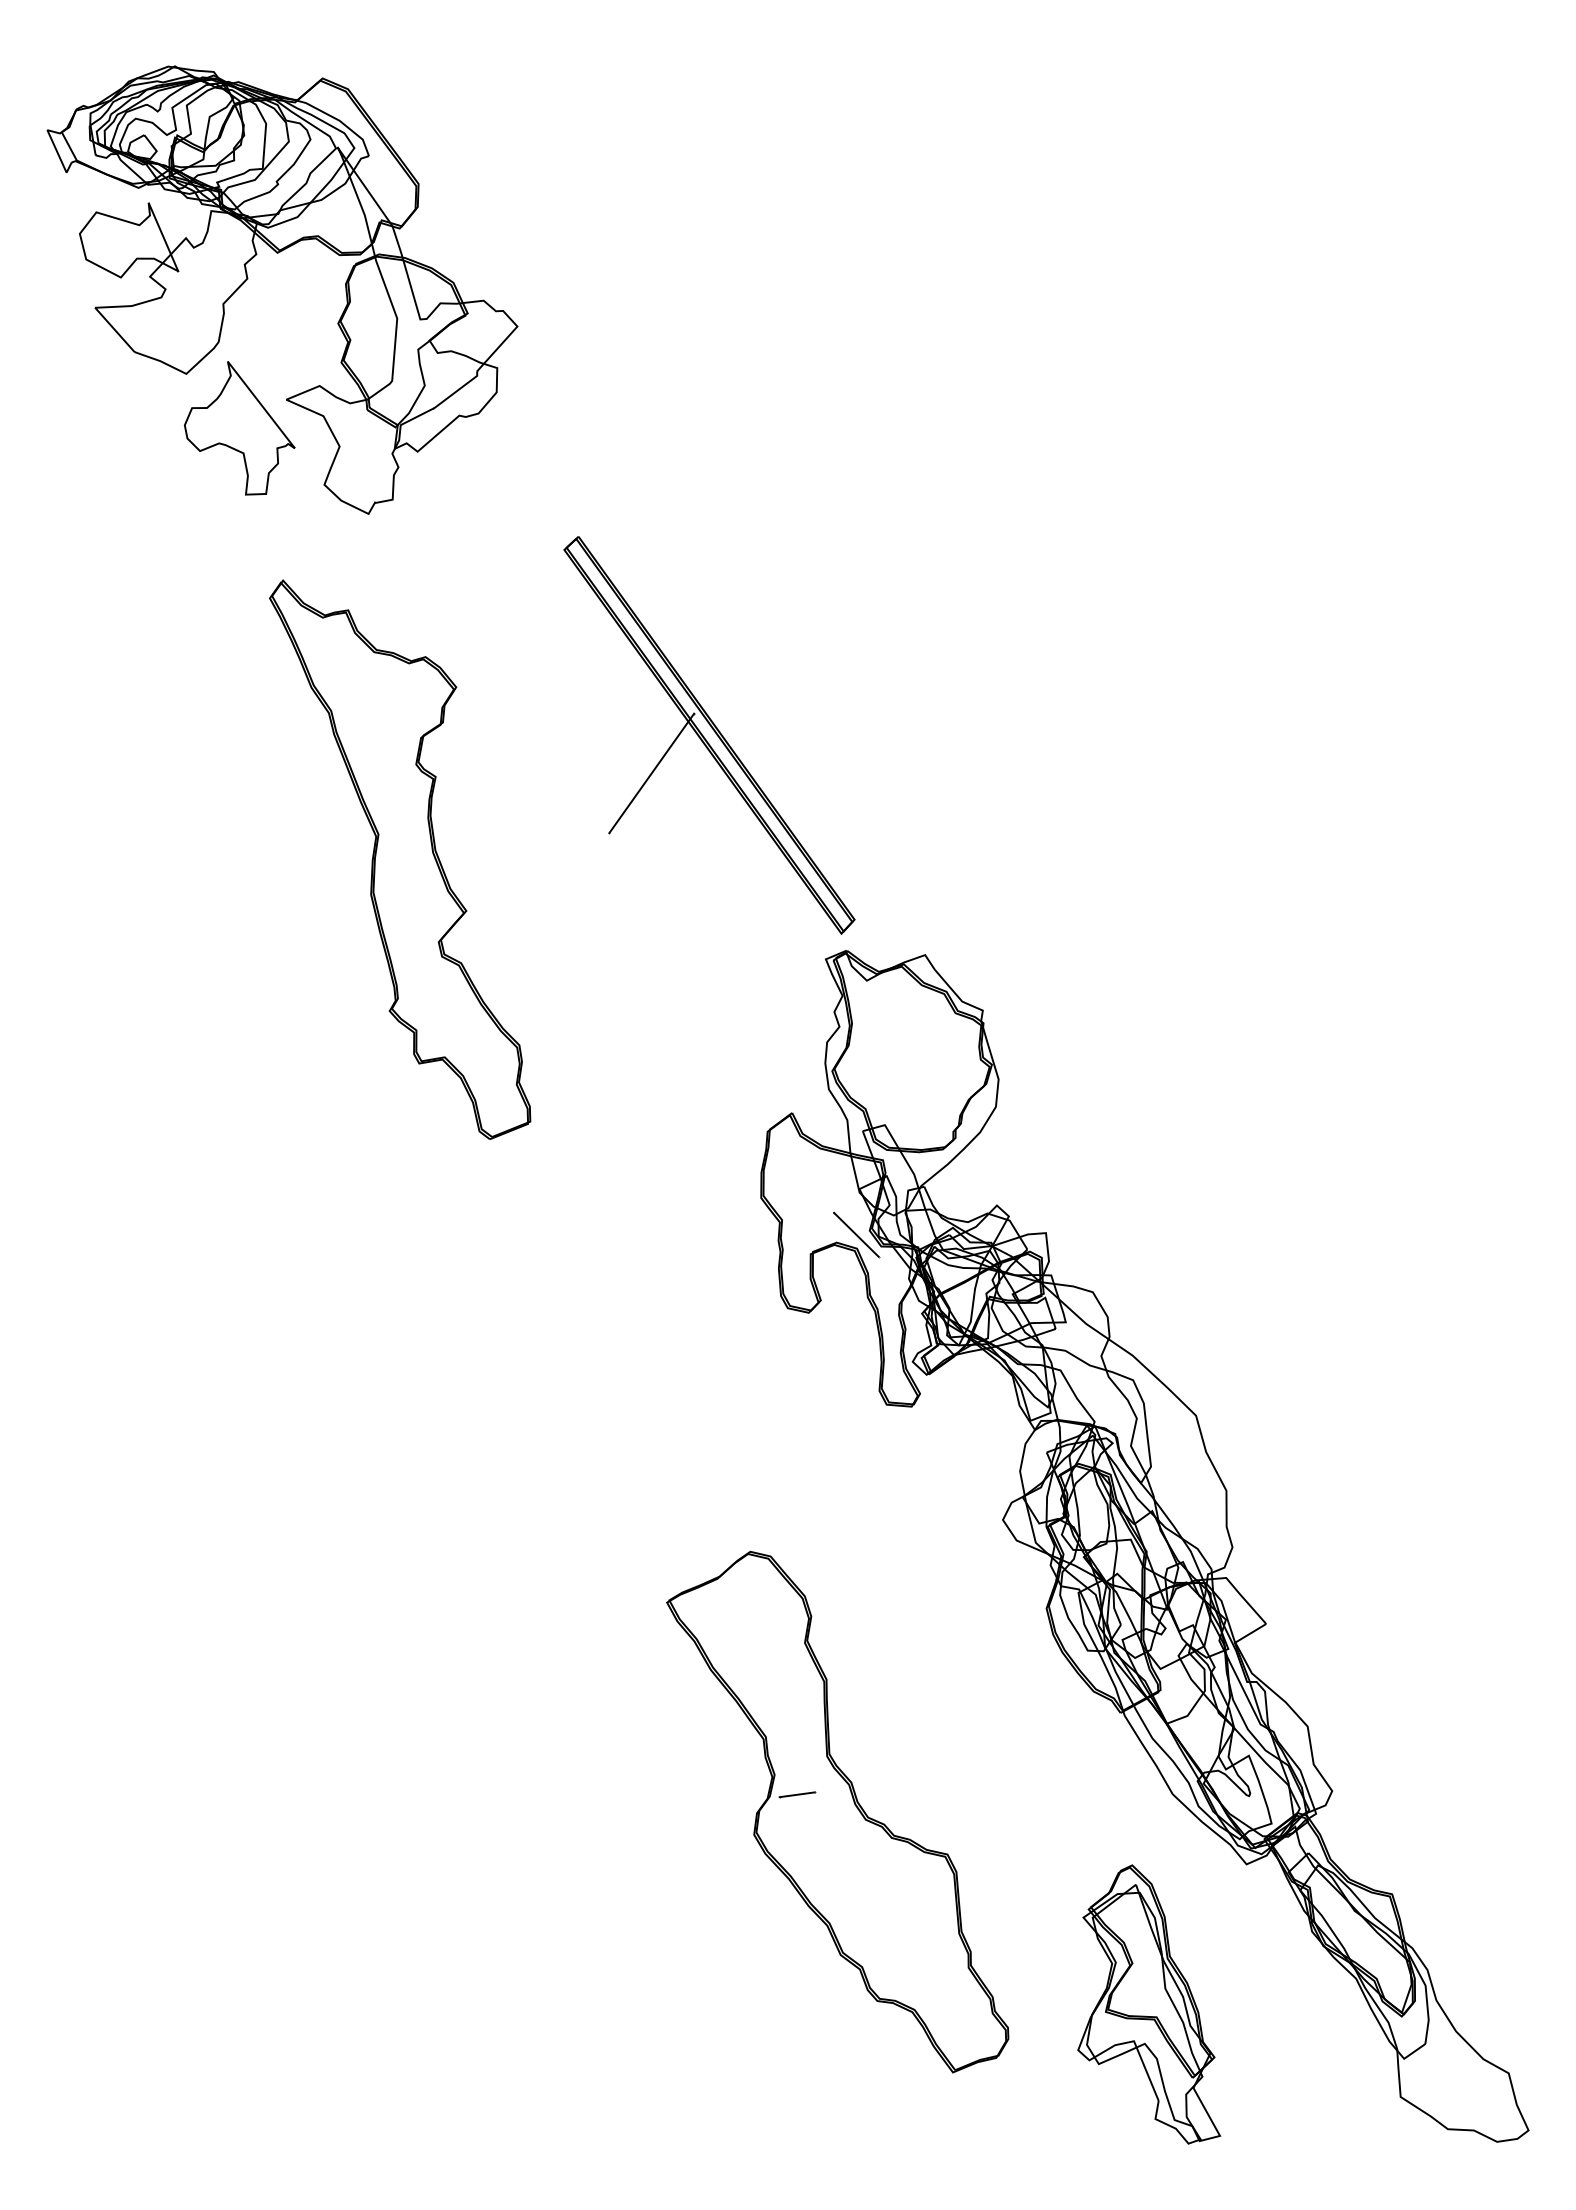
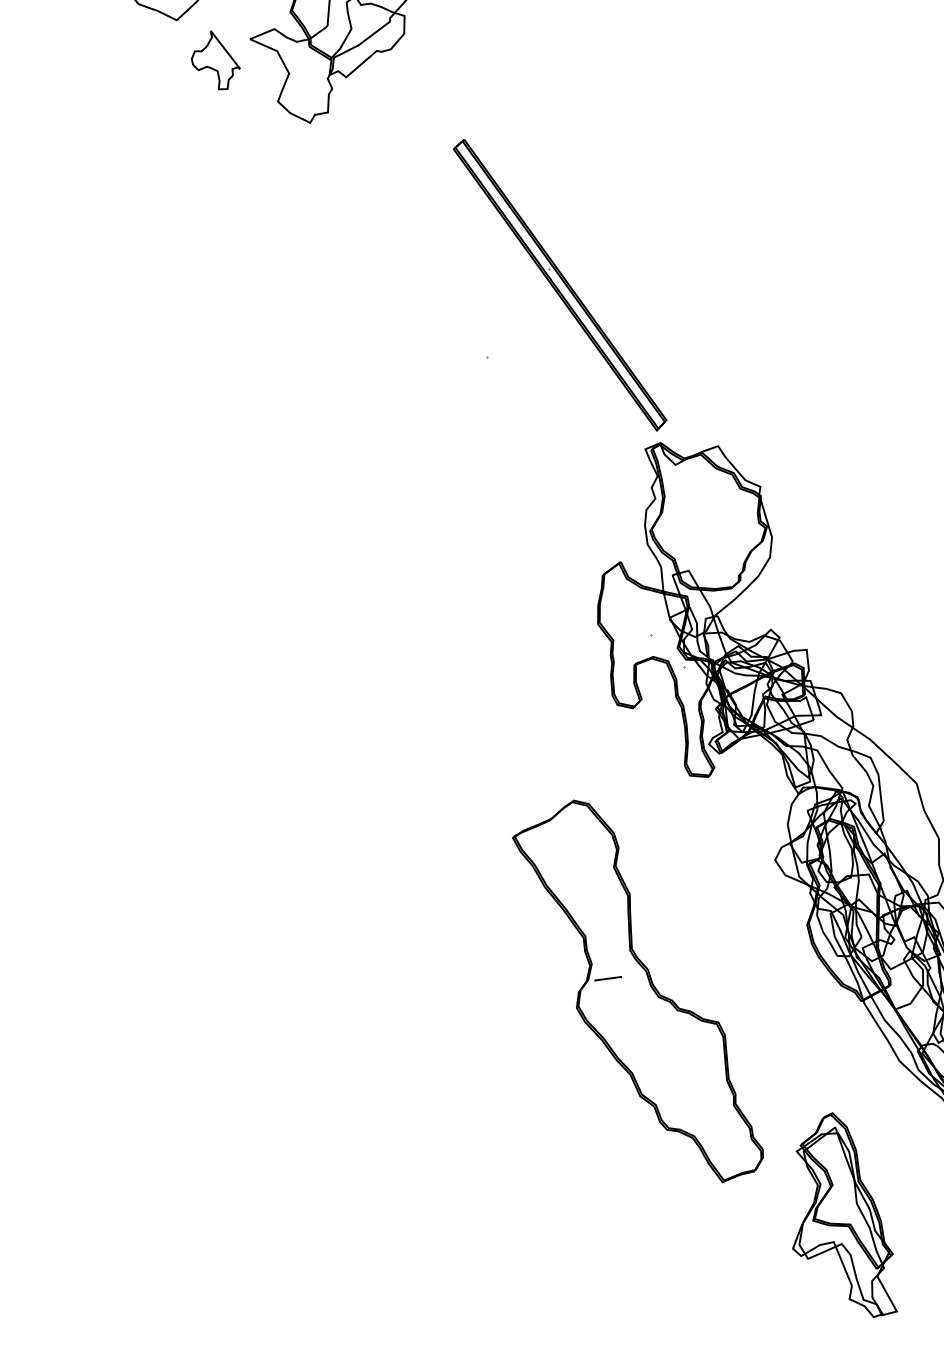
part: (239, 428) -> (215, 60), size x0.6
line: (651, 773) -> (517, 313), removed
part: (400, 859) -> (333, 376), removed
line: (856, 1234) -> (667, 650), removed
part: (837, 1811) -> (637, 990), moved
part: (1149, 2004) -> (845, 1215), moved

